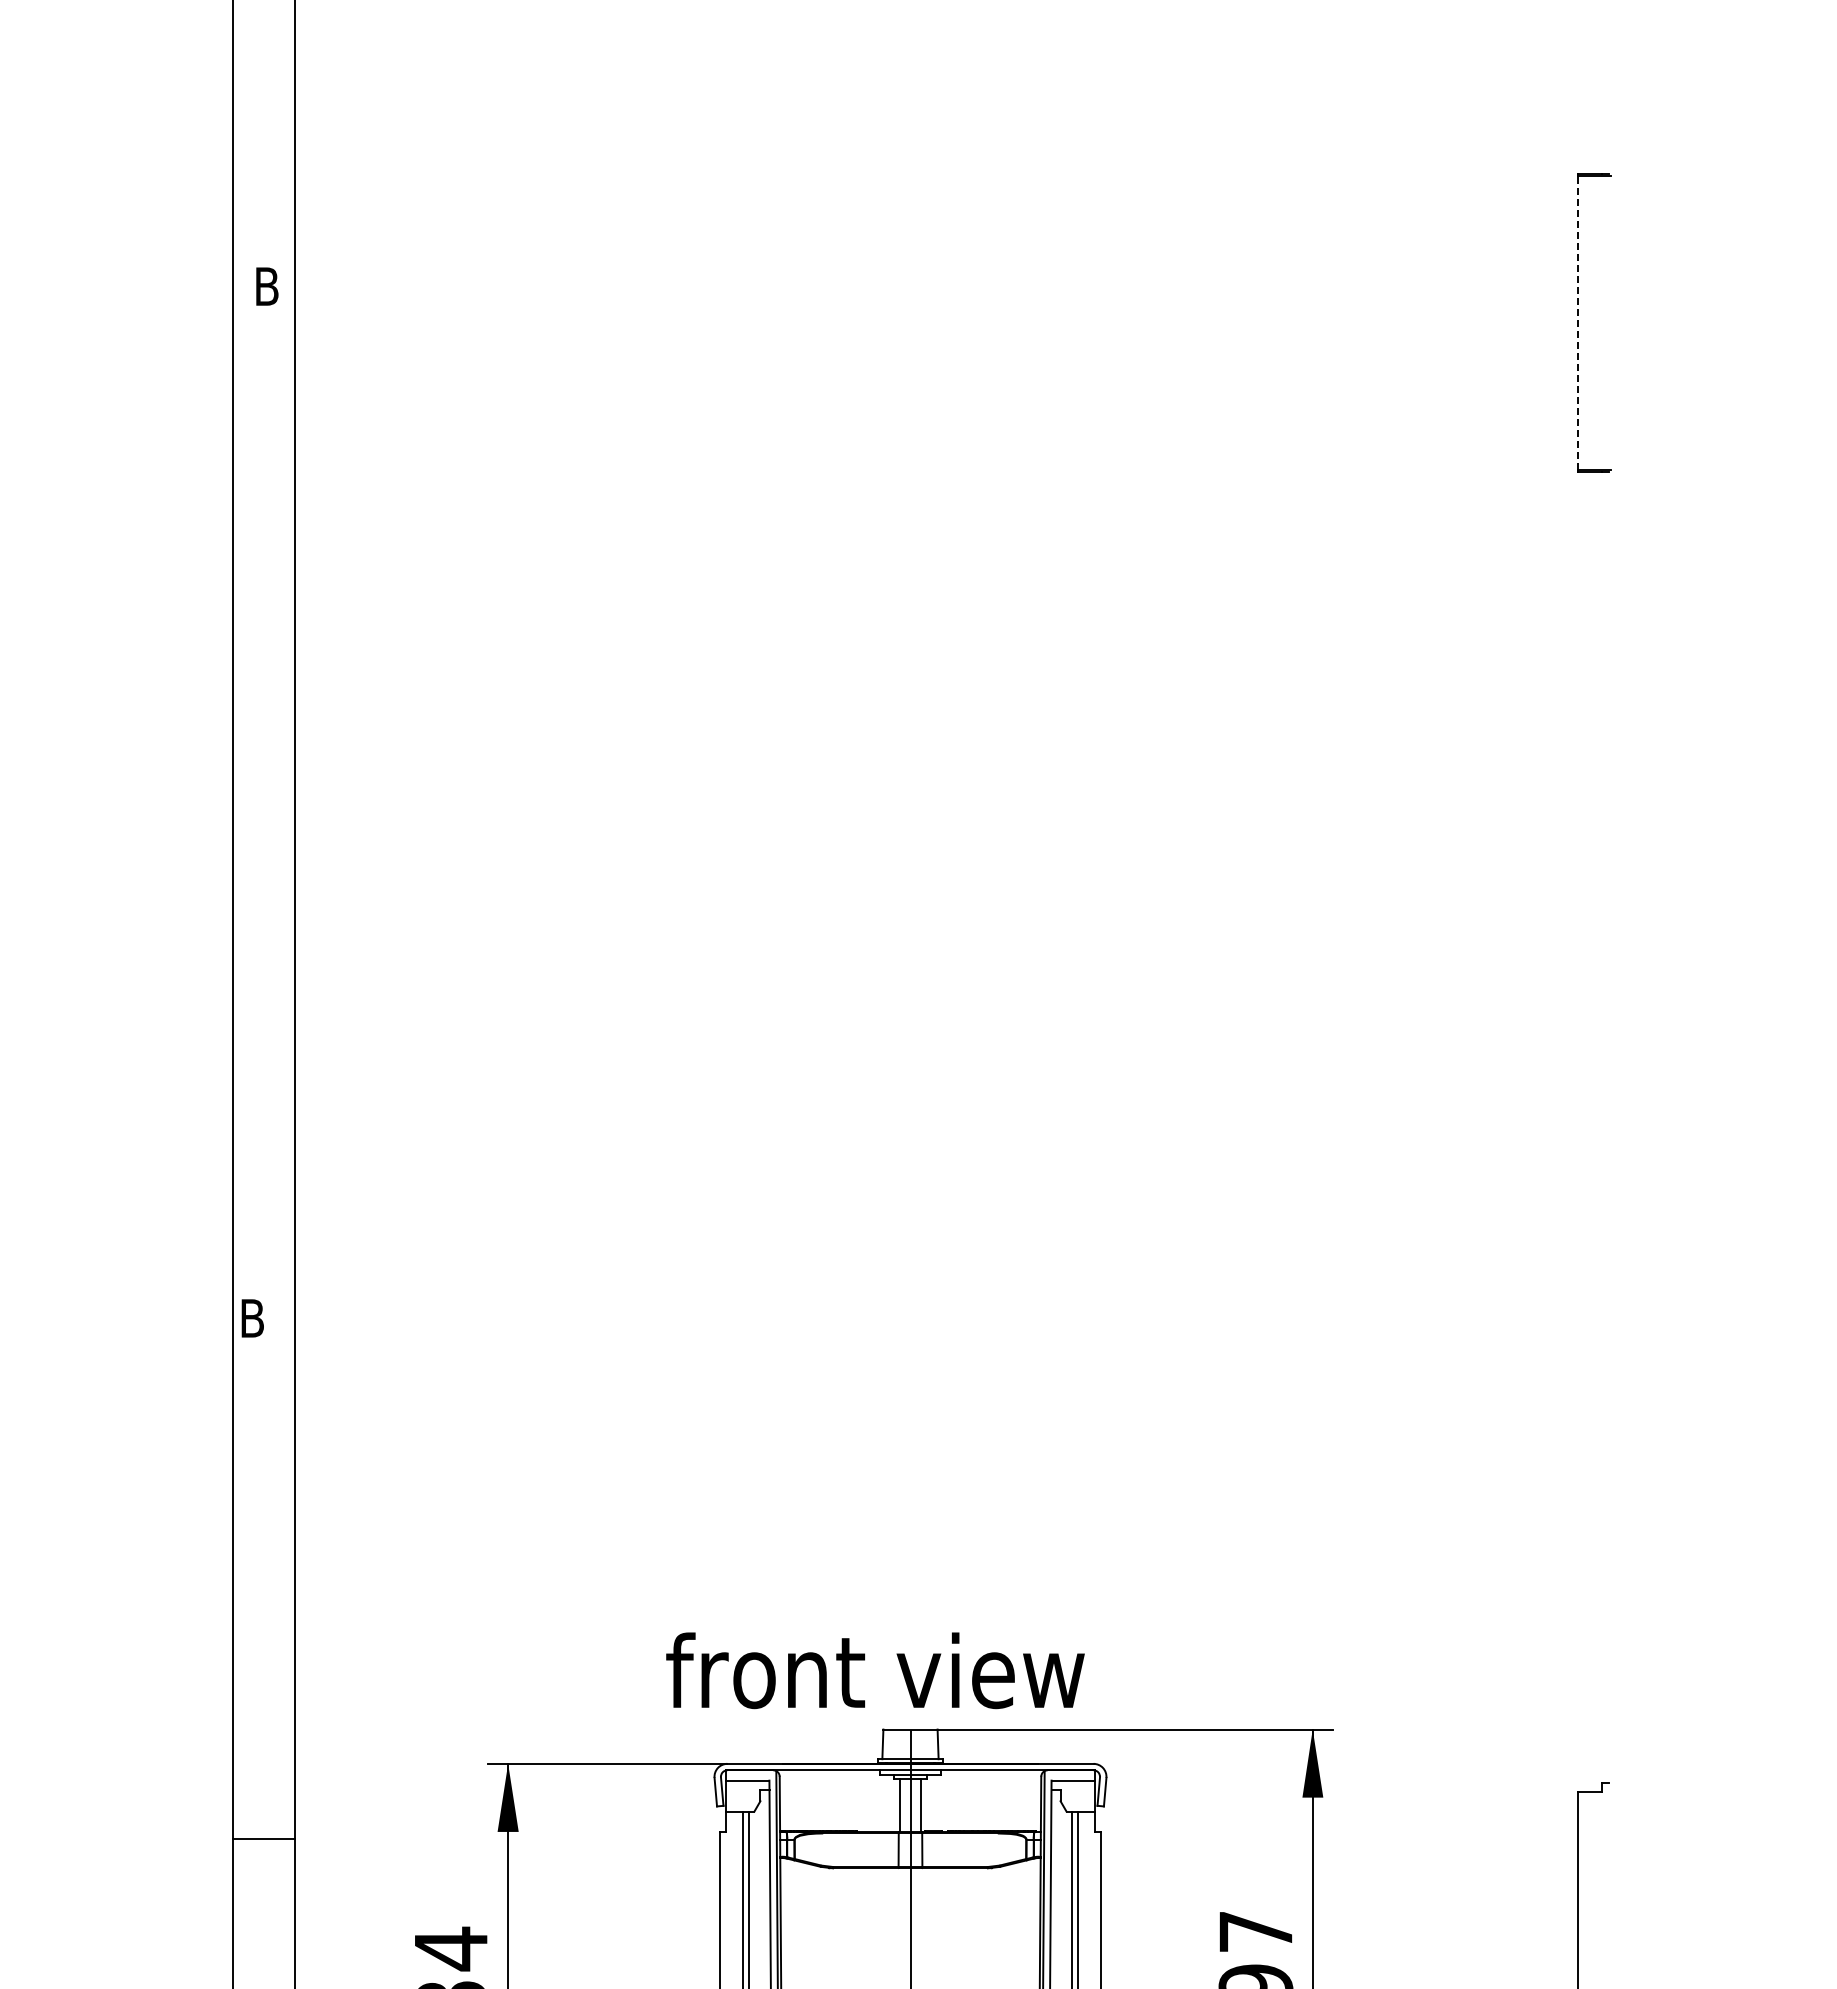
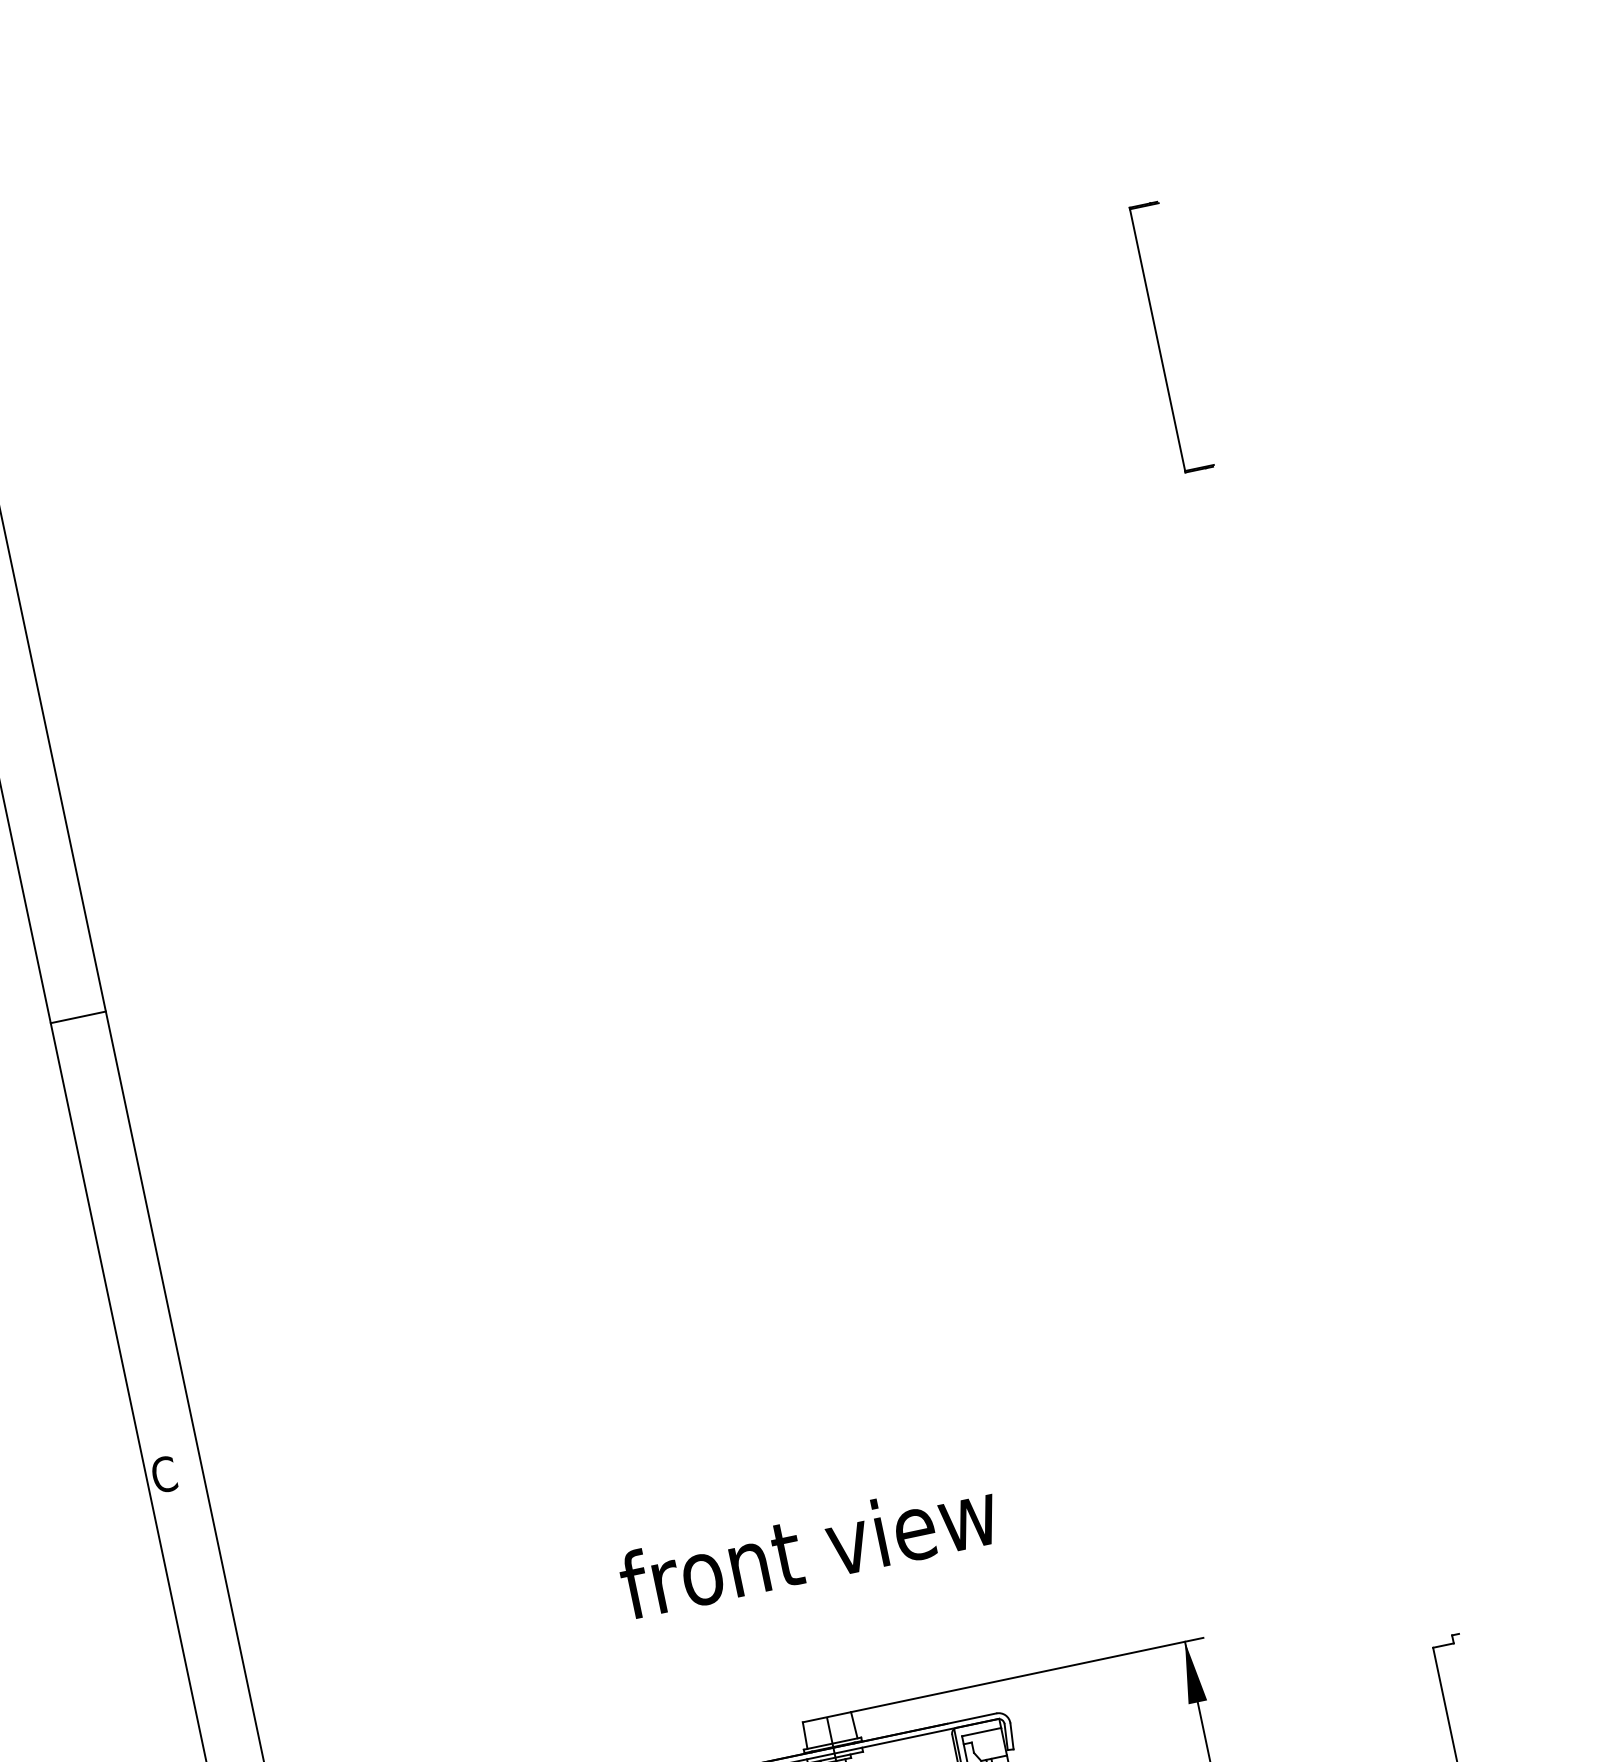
line: (1578, 322) -> (1157, 339), dashed -> solid
line: (263, 807) -> (78, 1017), added
text: (252, 1318) -> (164, 1474), B -> C
text: (875, 1670) -> (808, 1548), moved

